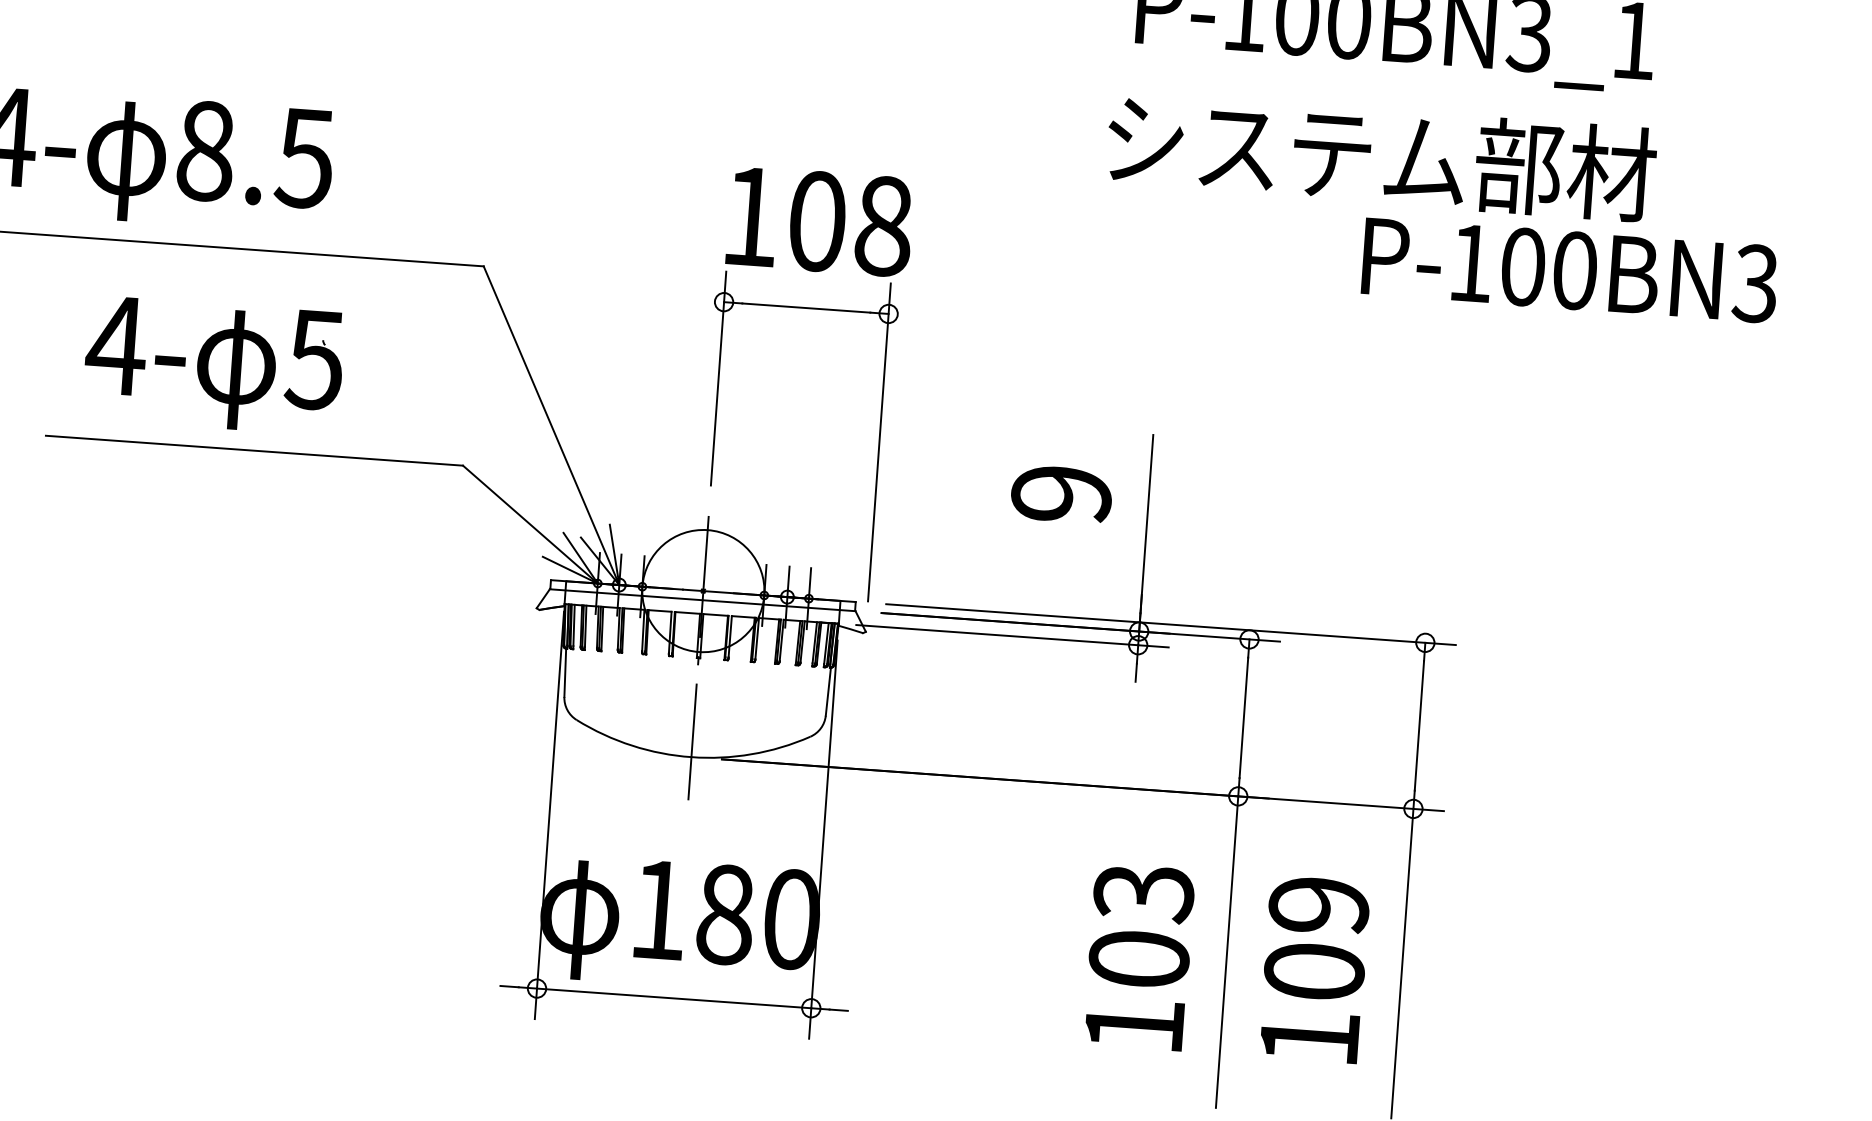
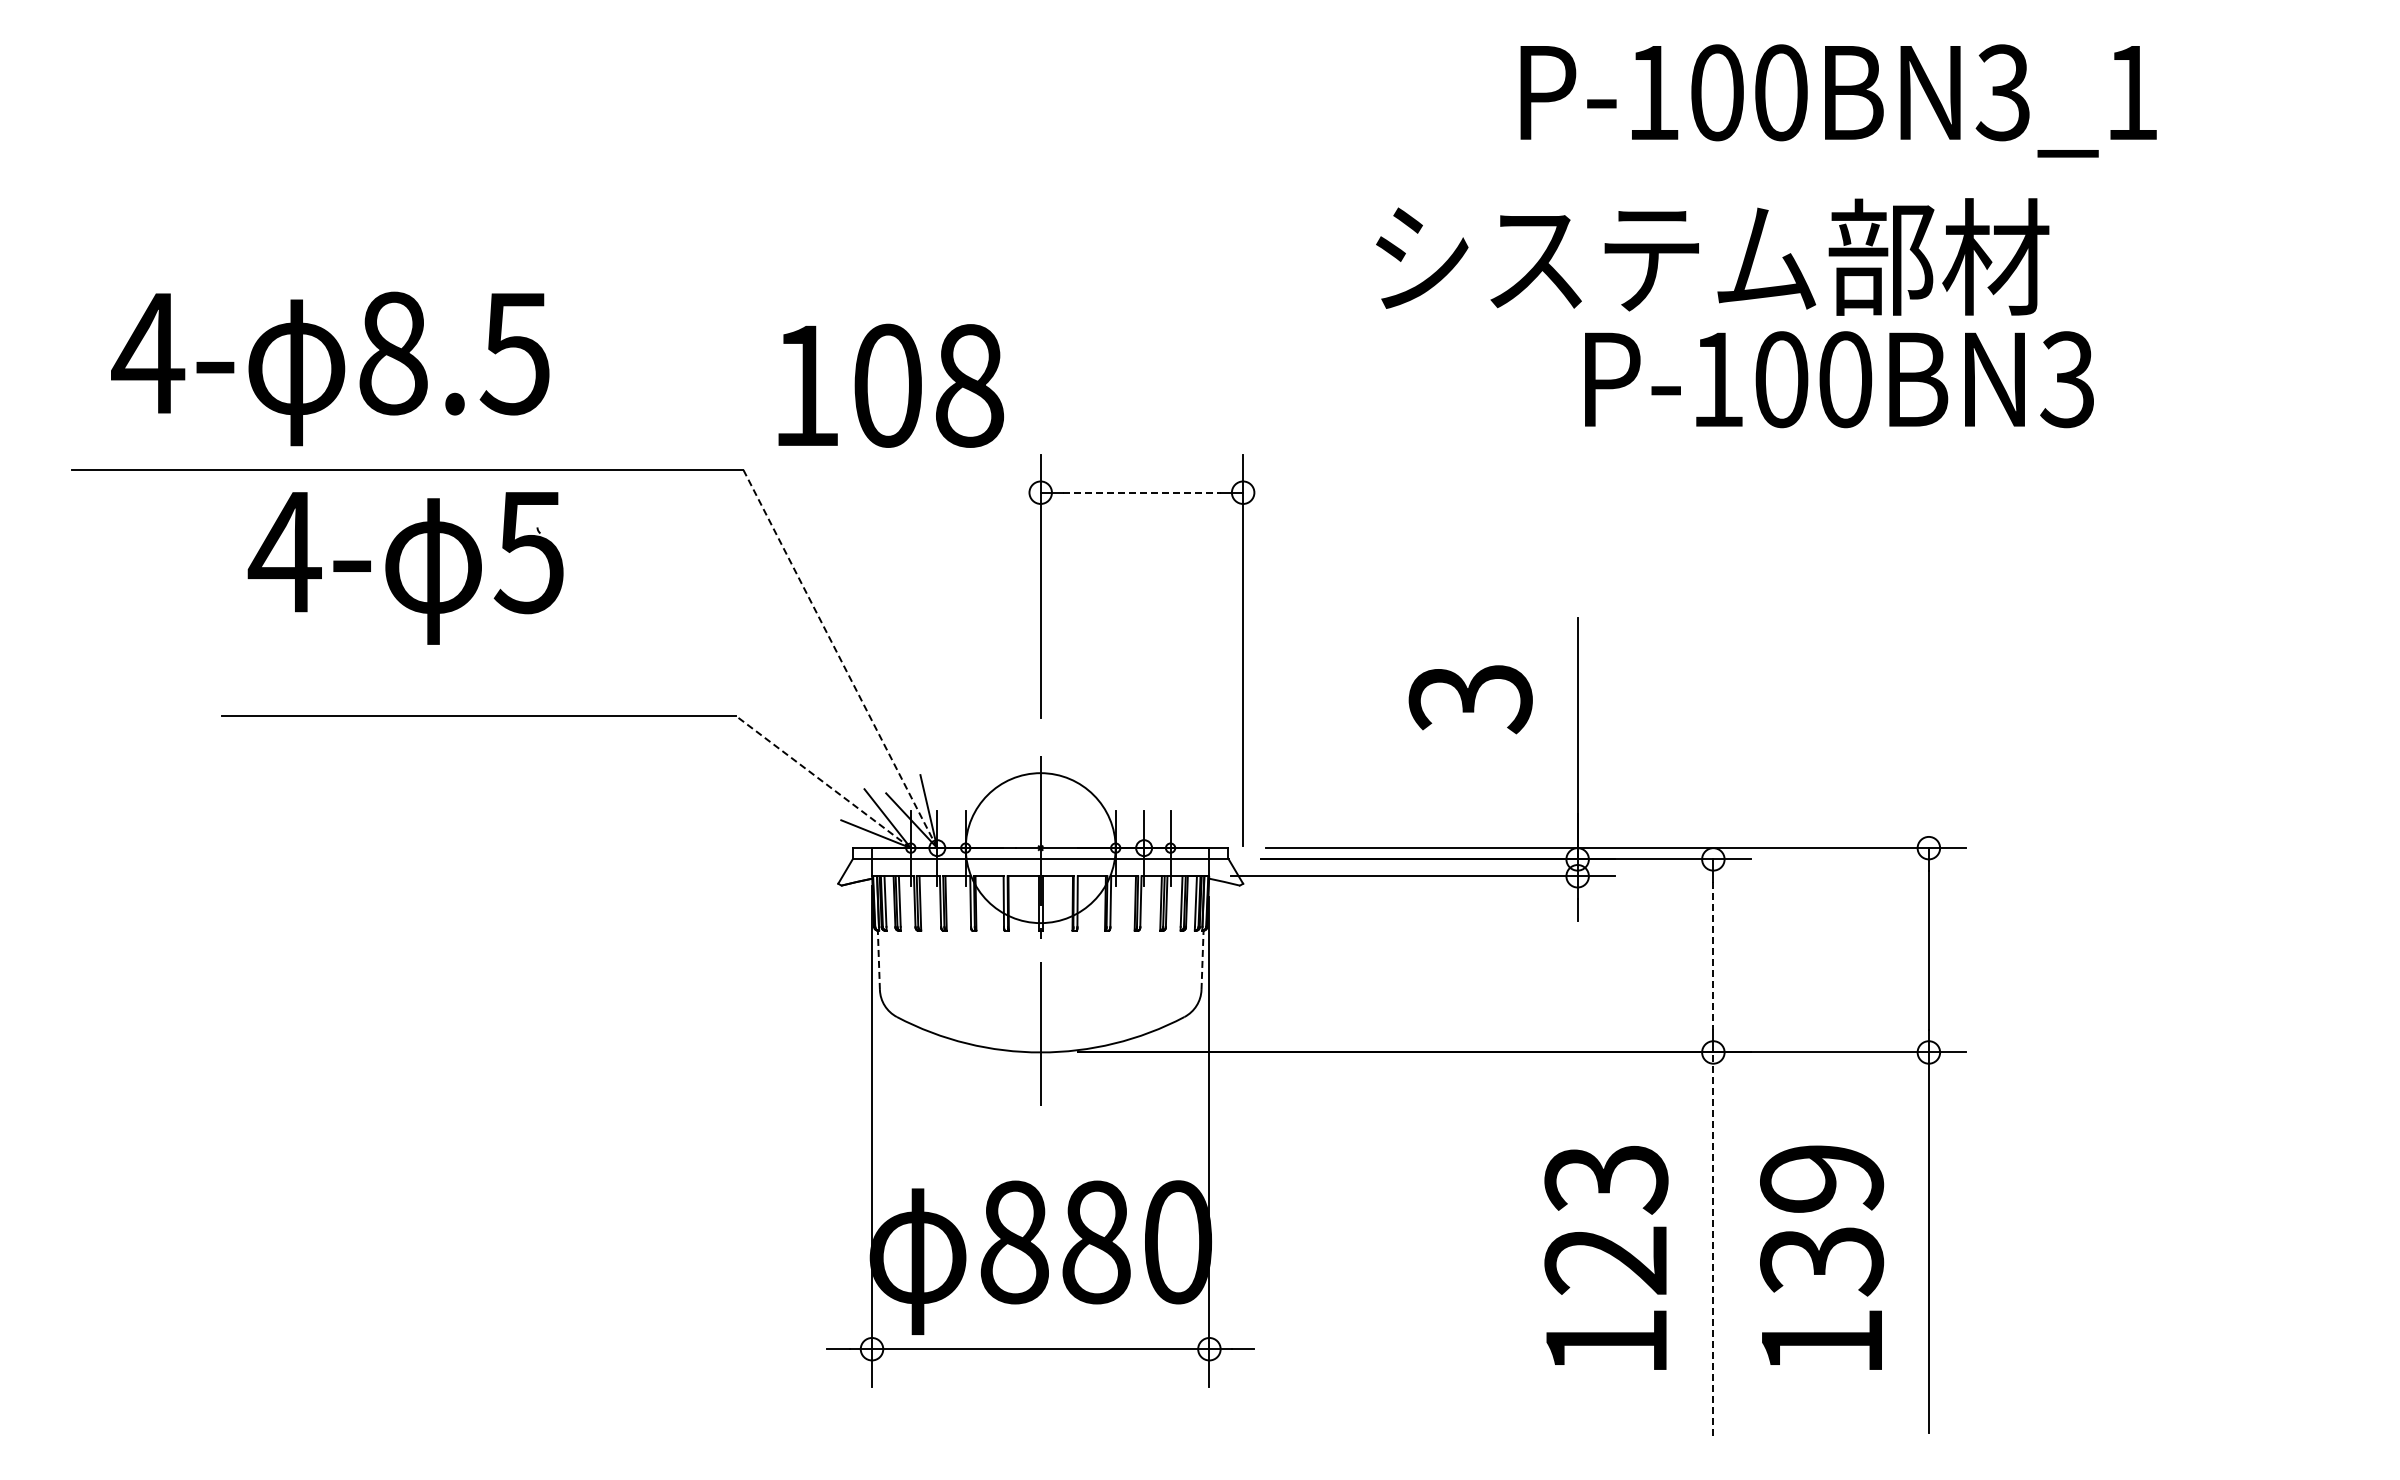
text: (1381, 156) -> (1712, 256), moved
text: (819, 221) -> (890, 385), moved
text: (1570, 270) -> (1839, 379), moved
line: (806, 307) -> (1141, 492), solid -> dashed
part: (213, 365) -> (405, 568), moved
line: (551, 425) -> (840, 658), solid -> dashed
text: (1061, 495) -> (1470, 699), 9 -> 3
line: (530, 524) -> (823, 781), solid -> dashed
line: (564, 672) -> (878, 960), solid -> dashed
line: (828, 691) -> (1202, 960), solid -> dashed
line: (1243, 718) -> (1713, 956), solid -> dashed
text: (659, 910) -> (1014, 1242), 180 -> 880
line: (1227, 952) -> (1713, 1244), solid -> dashed
text: (1139, 959) -> (1606, 1260), 103 -> 123
text: (1314, 972) -> (1822, 1261), 109 -> 139

